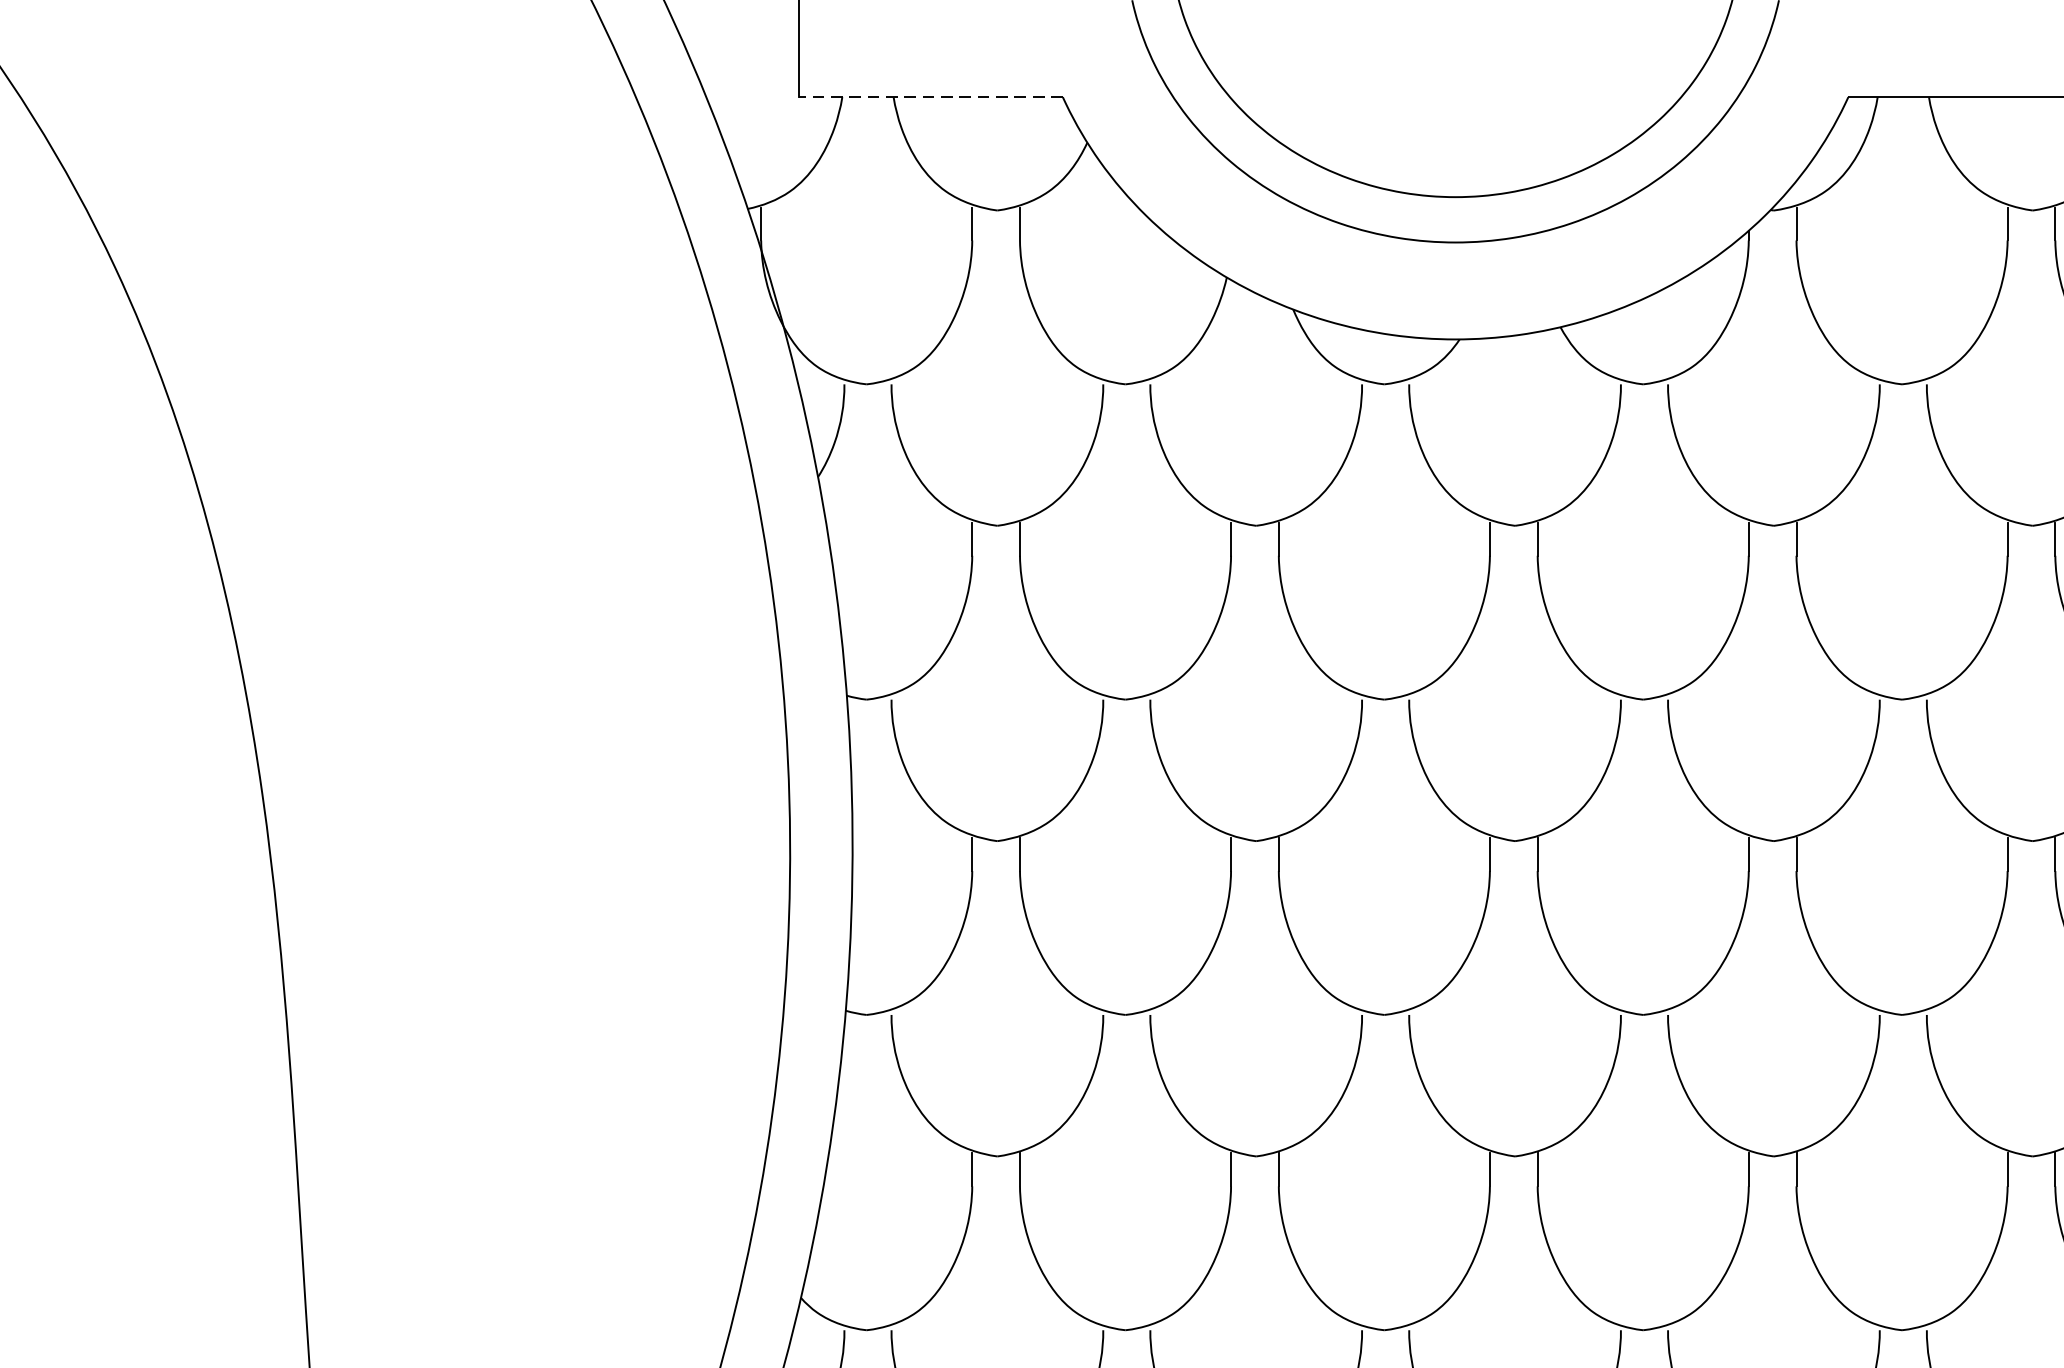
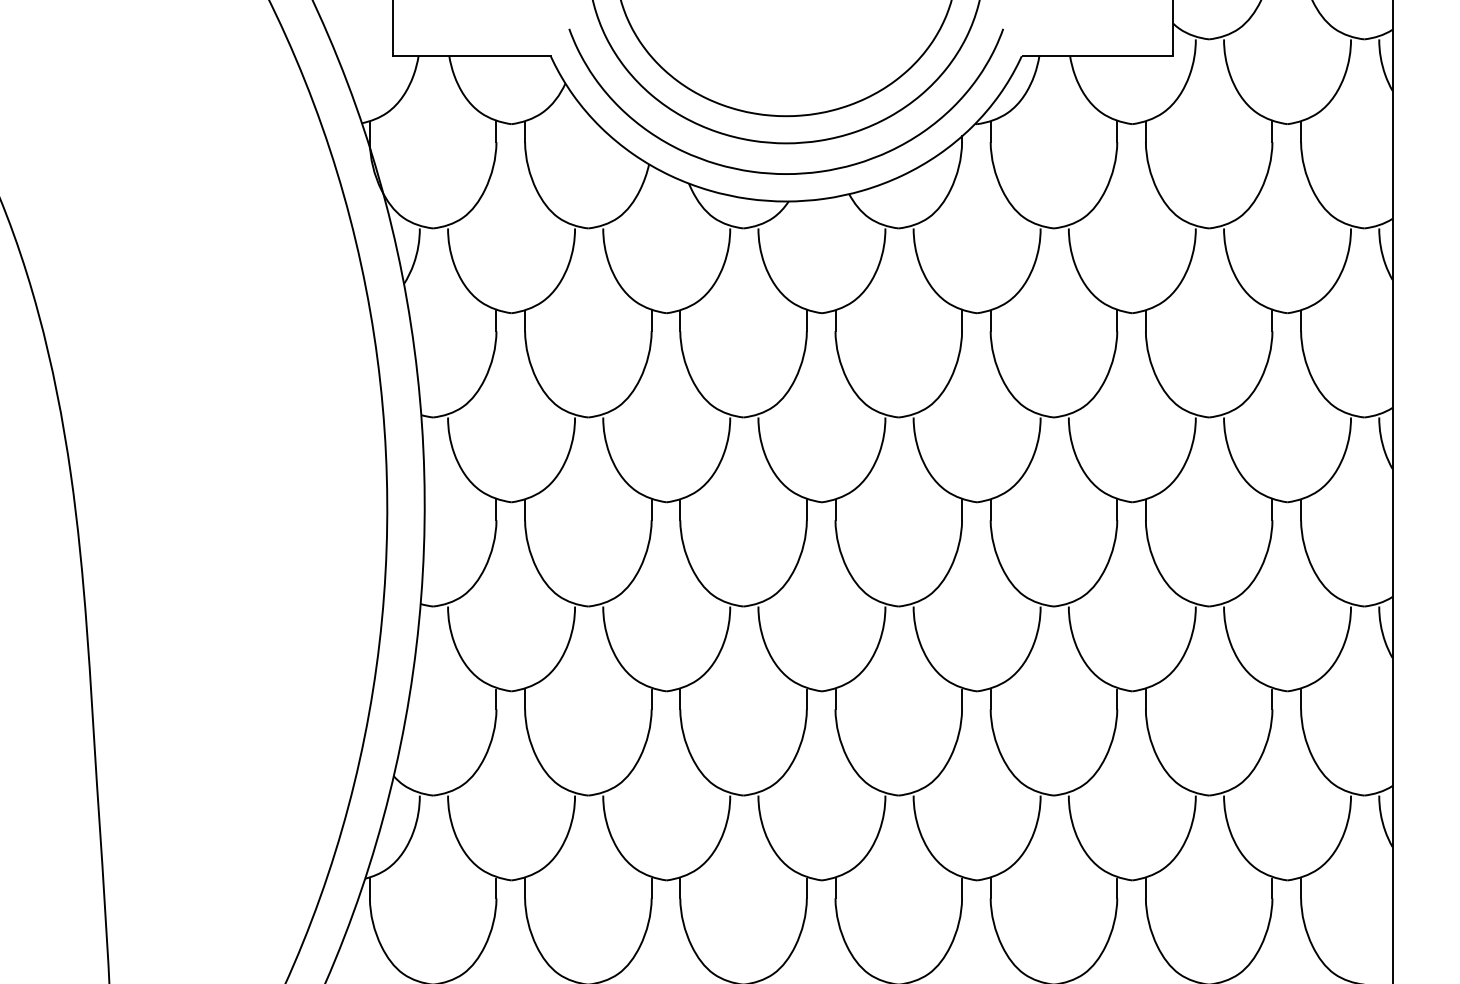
line: (930, 97) -> (471, 56), dashed -> solid
curve: (1435, 291) -> (774, 172), added

